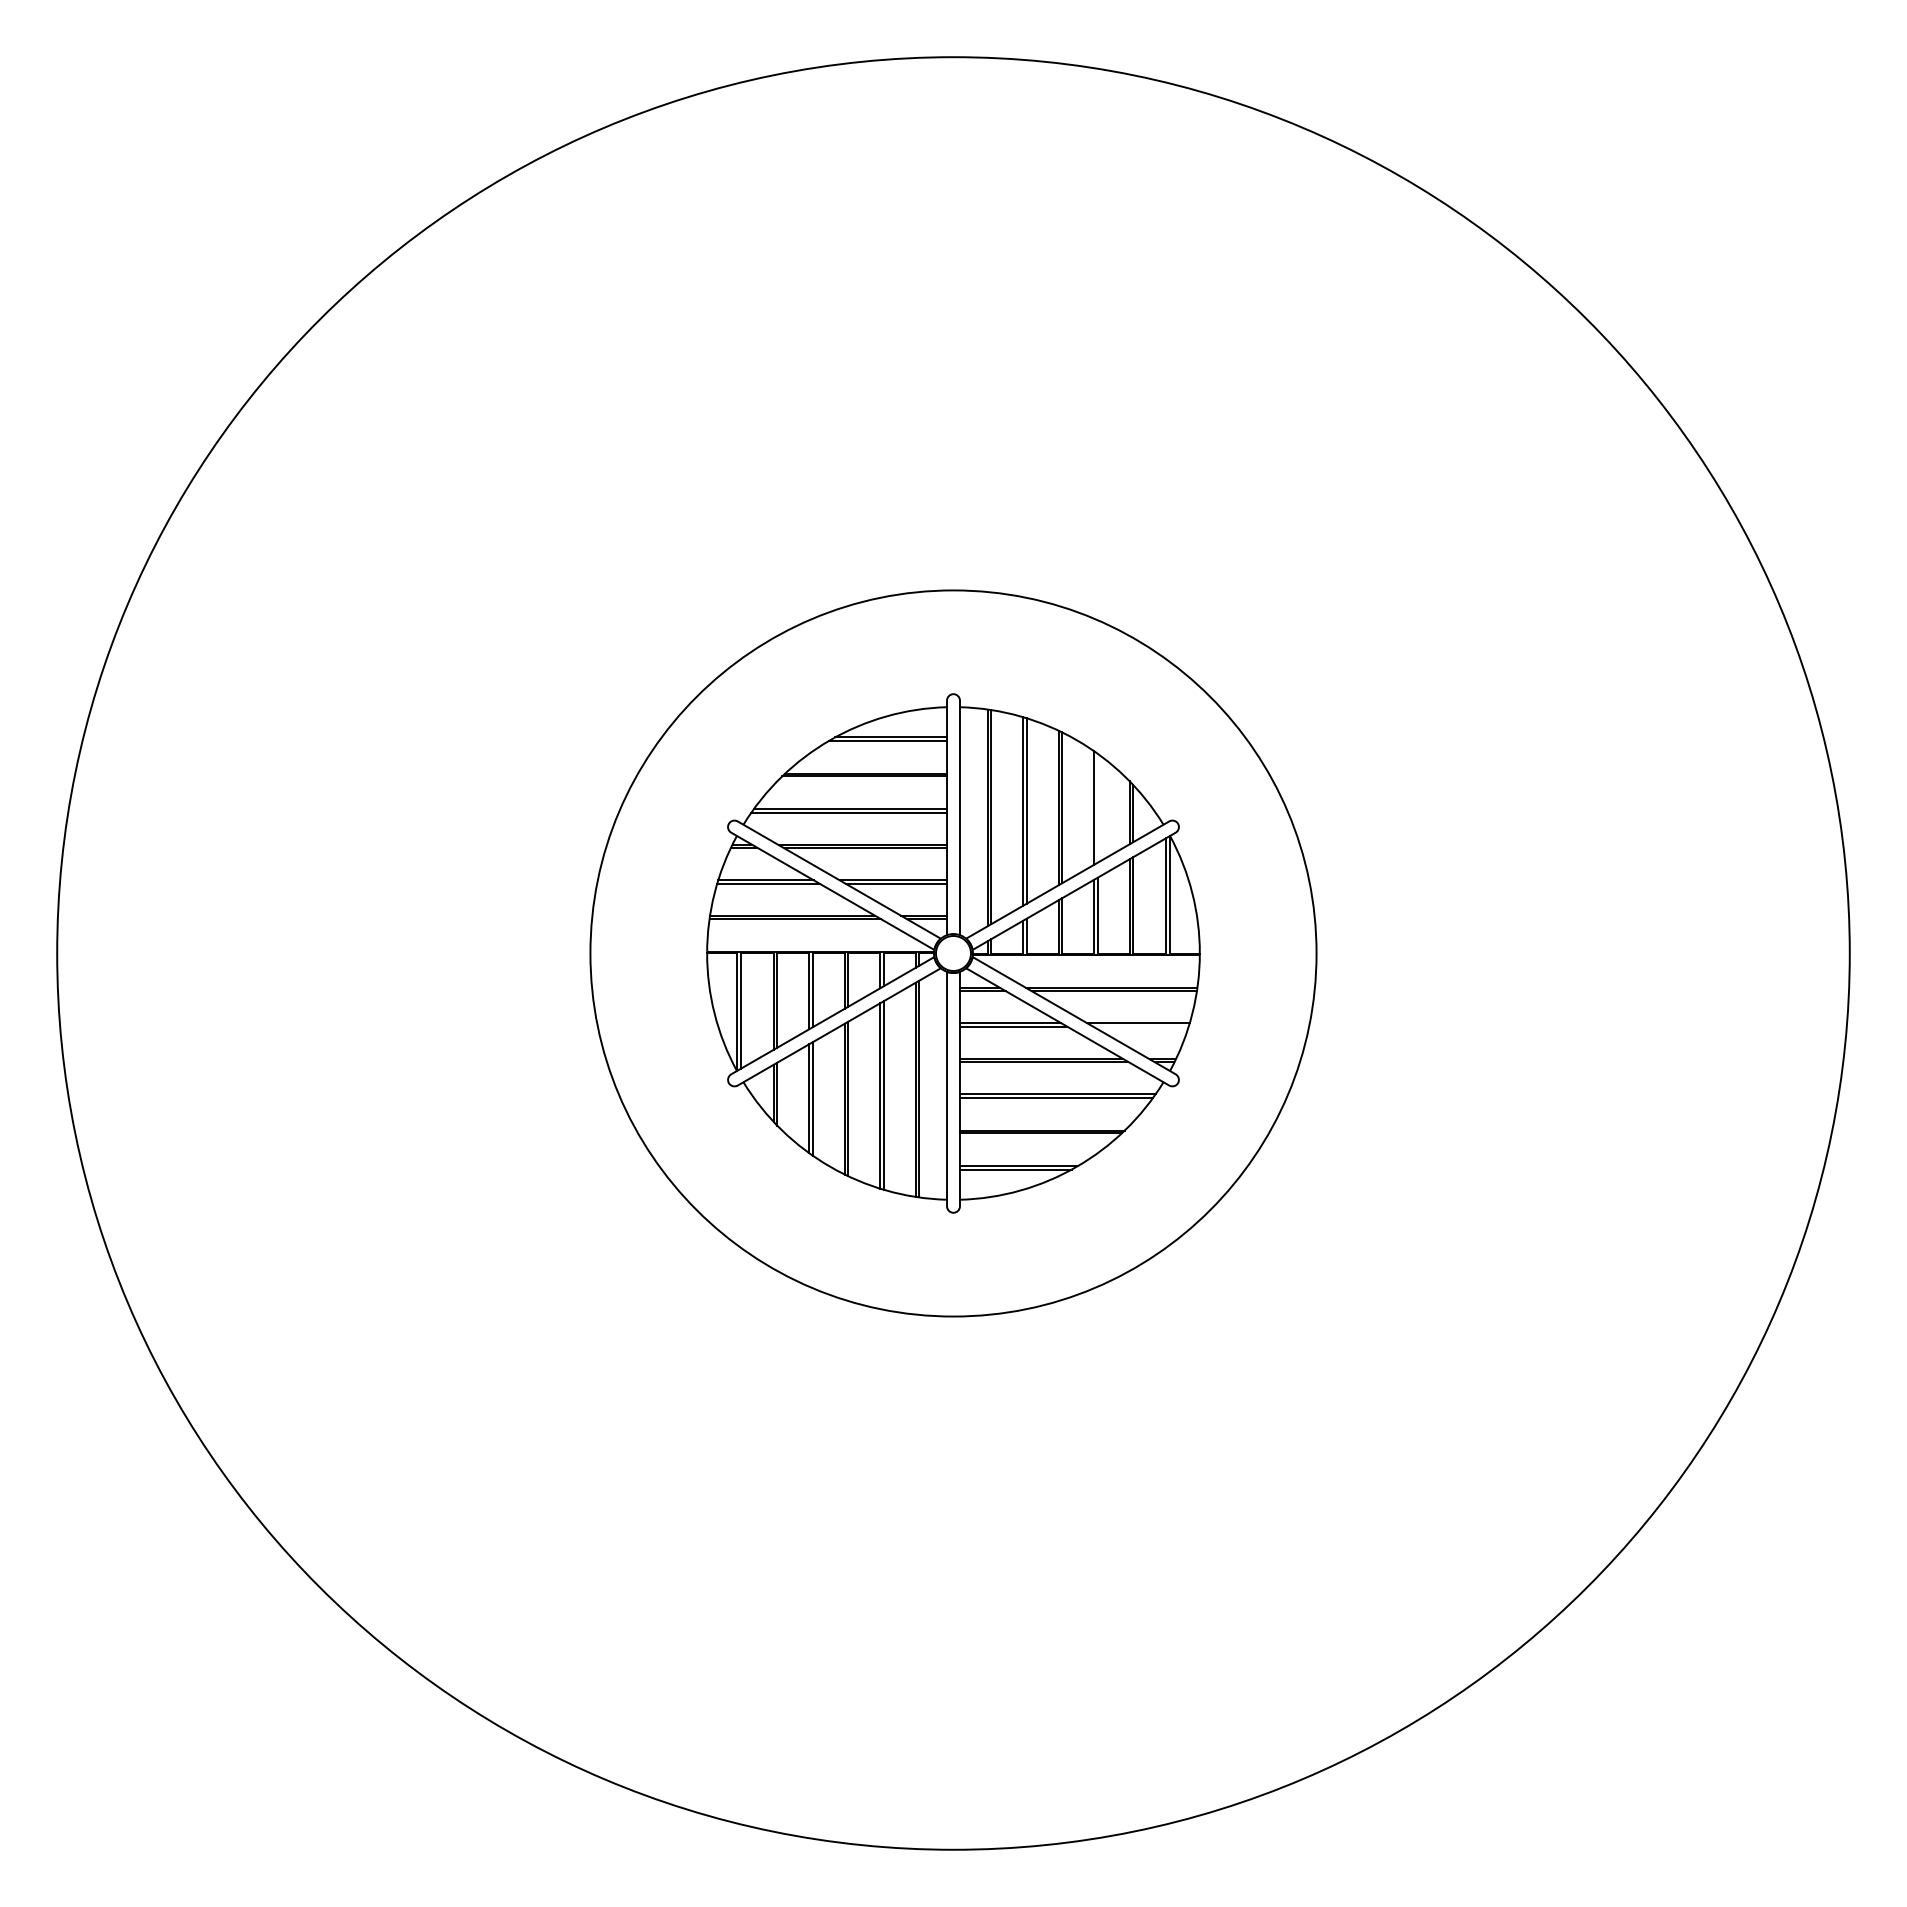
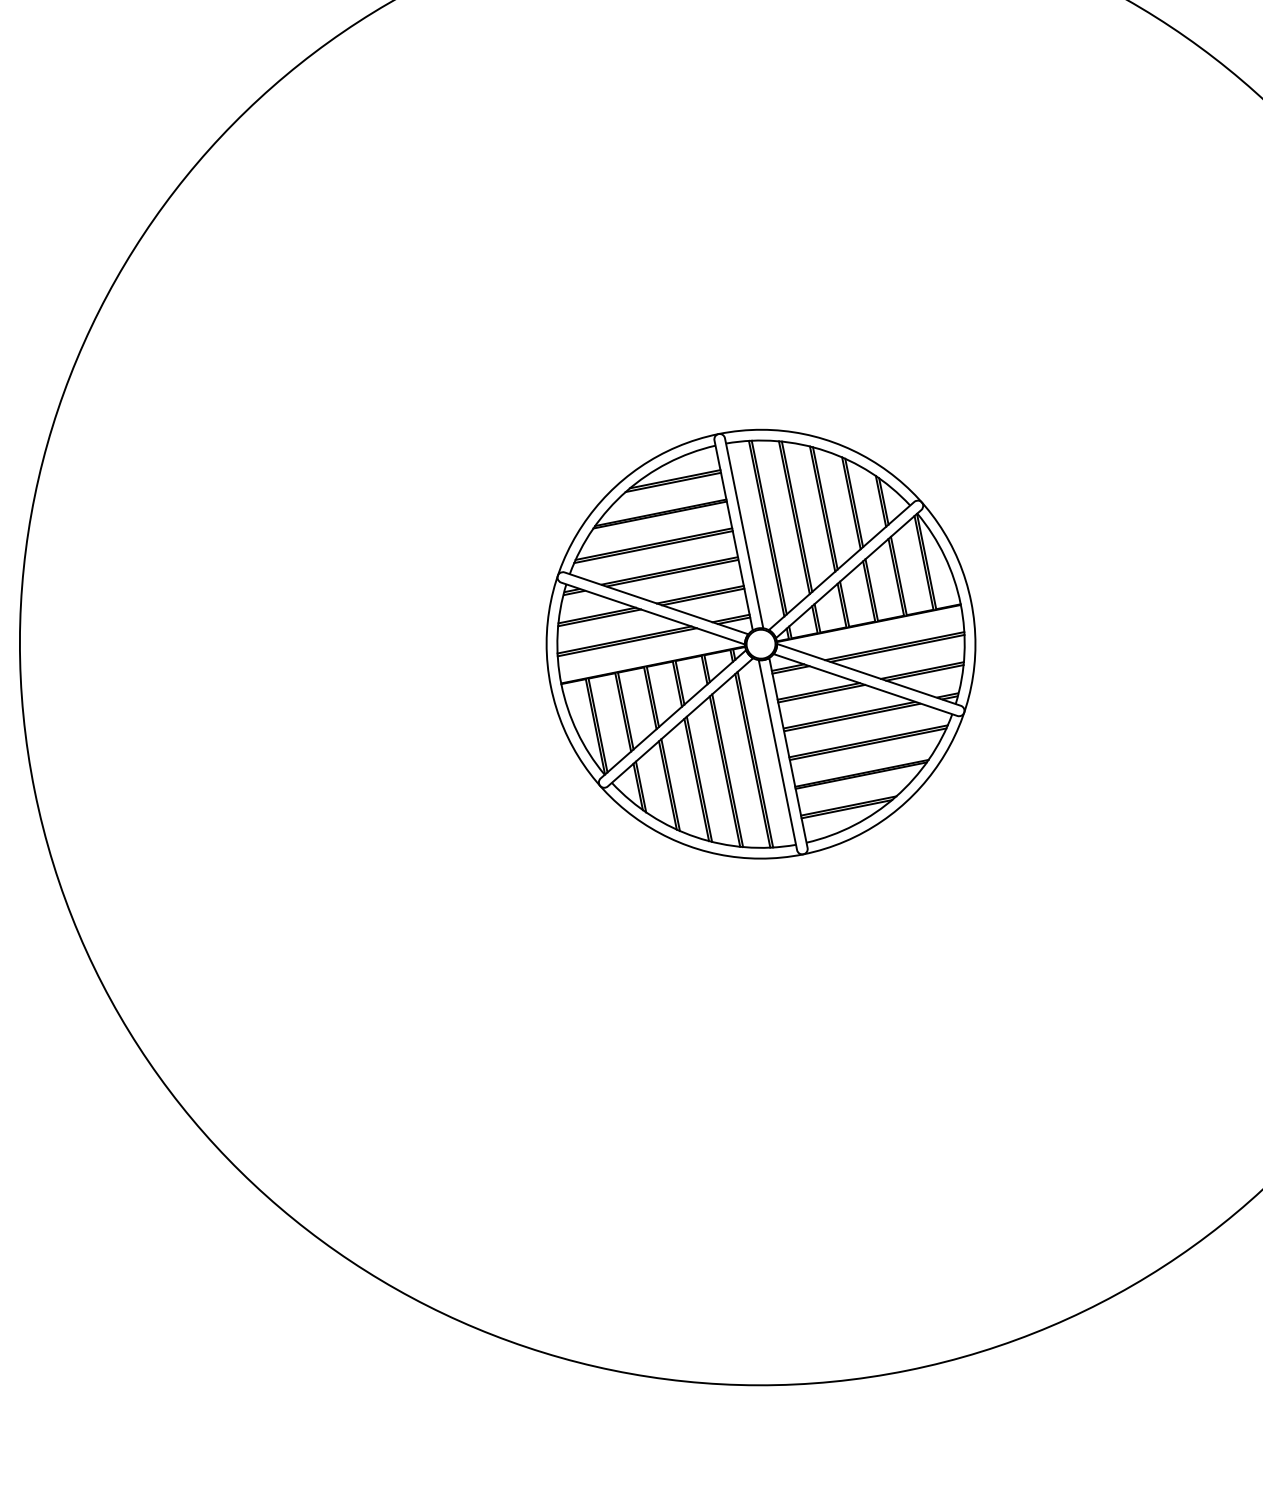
line: (1097, 807) -> (853, 502), added
circle: (953, 953) -> (761, 644), size x0.71
line: (1140, 1026) -> (924, 672), added

